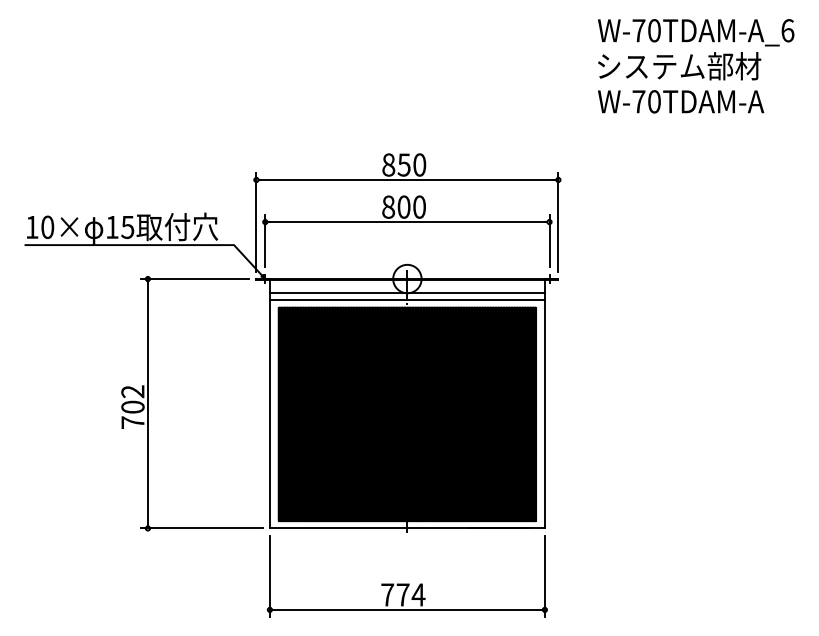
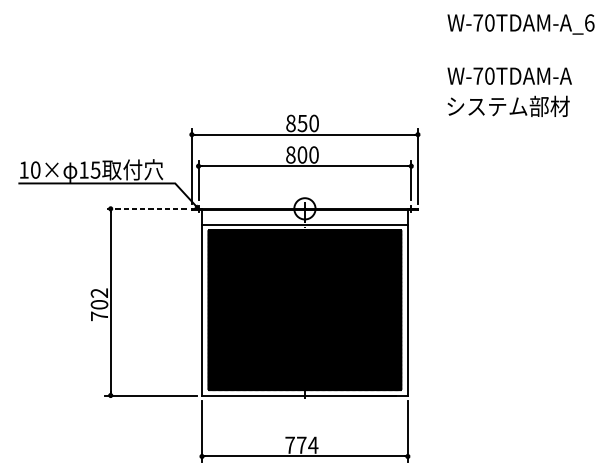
text: (679, 66) -> (508, 106), moved
line: (194, 279) -> (145, 209), solid -> dashed
line: (406, 293) -> (304, 219), removed

